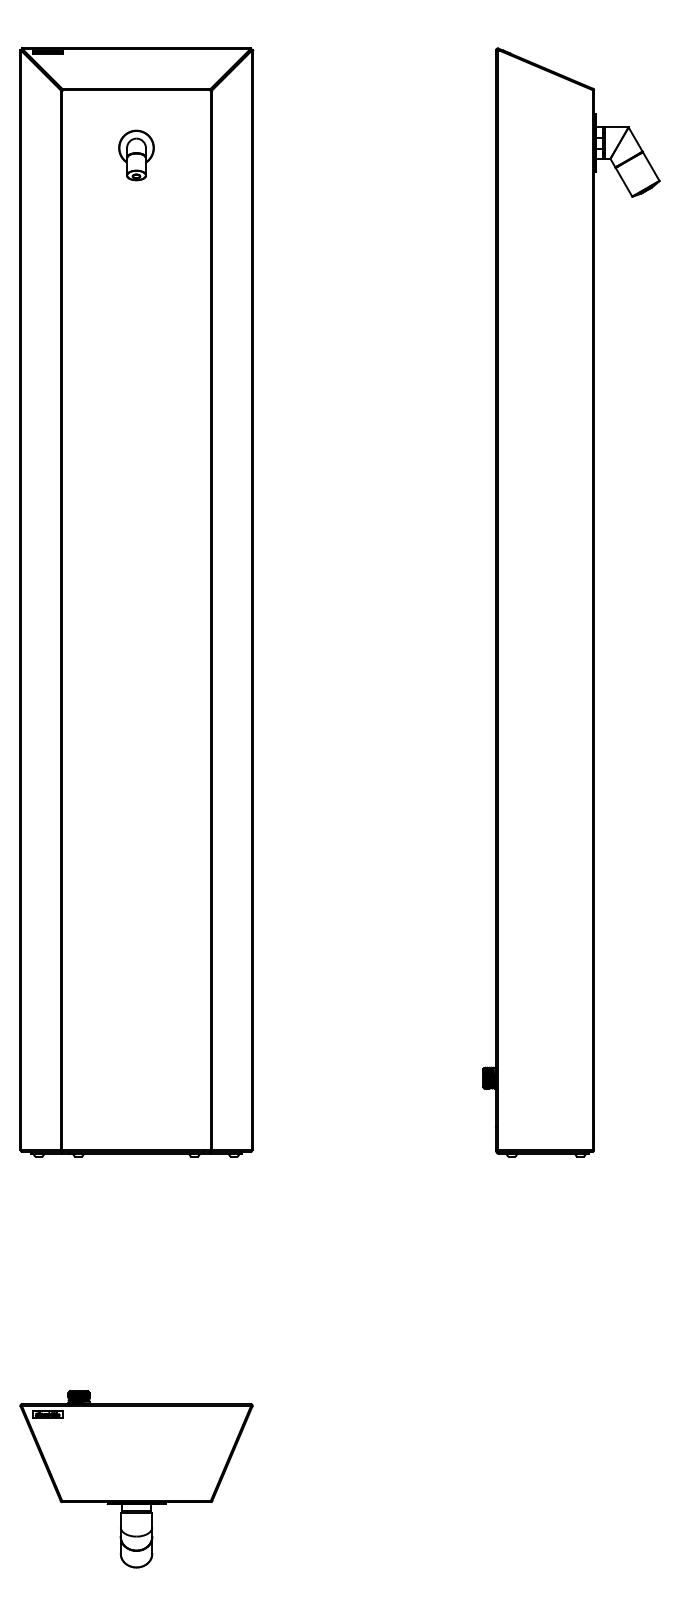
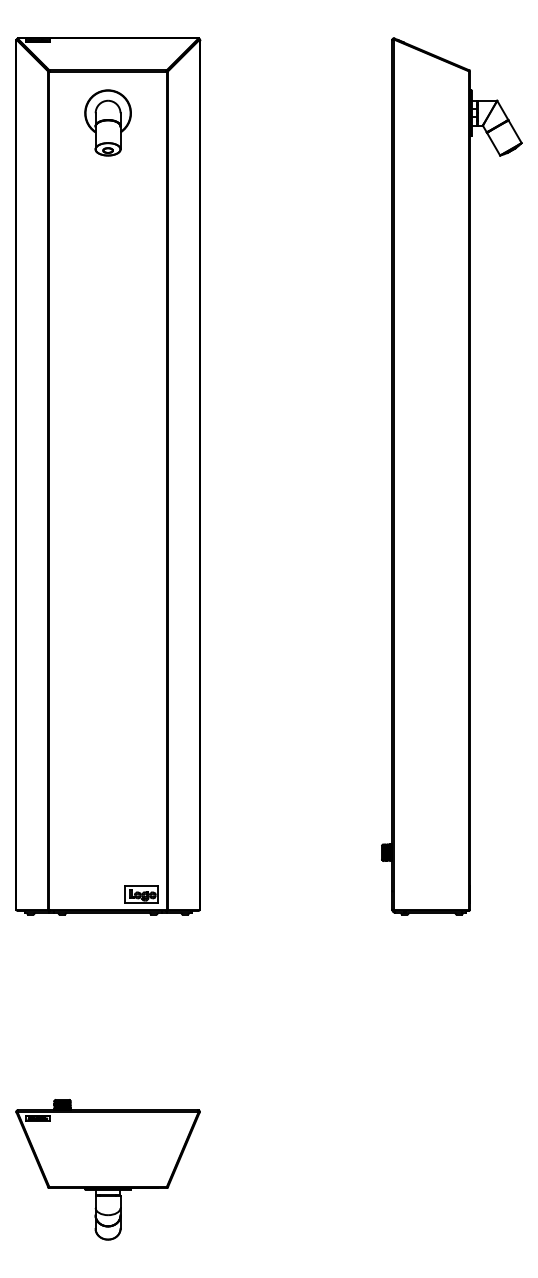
part: (136, 155) -> (108, 123), size x1.67
part: (178, 1130) -> (141, 894), added

